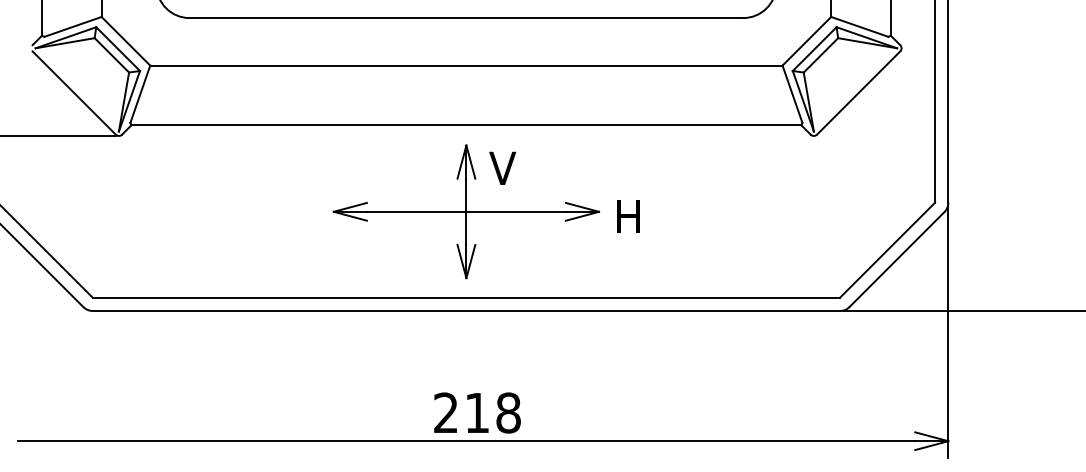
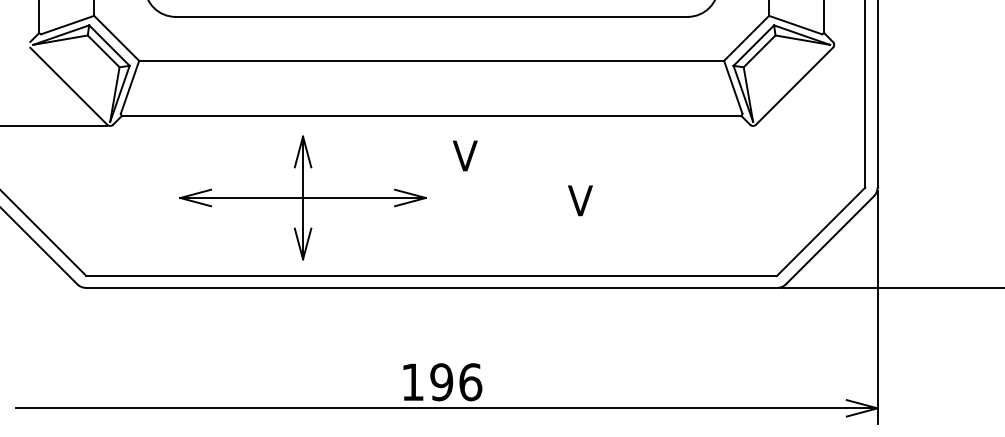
part: (466, 211) -> (303, 197), moved
text: (626, 216) -> (579, 200), H -> V
text: (477, 412) -> (441, 381), 218 -> 196

